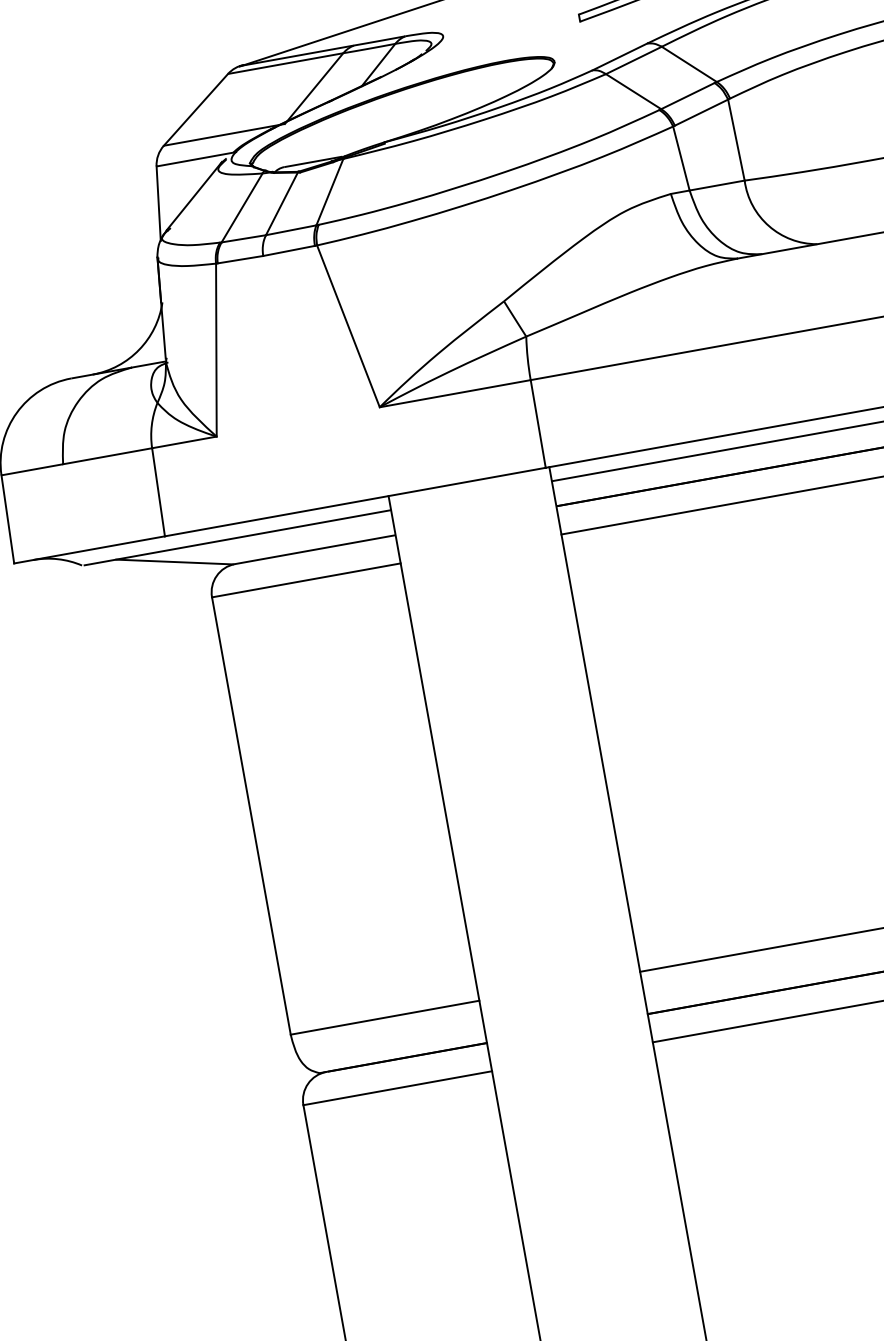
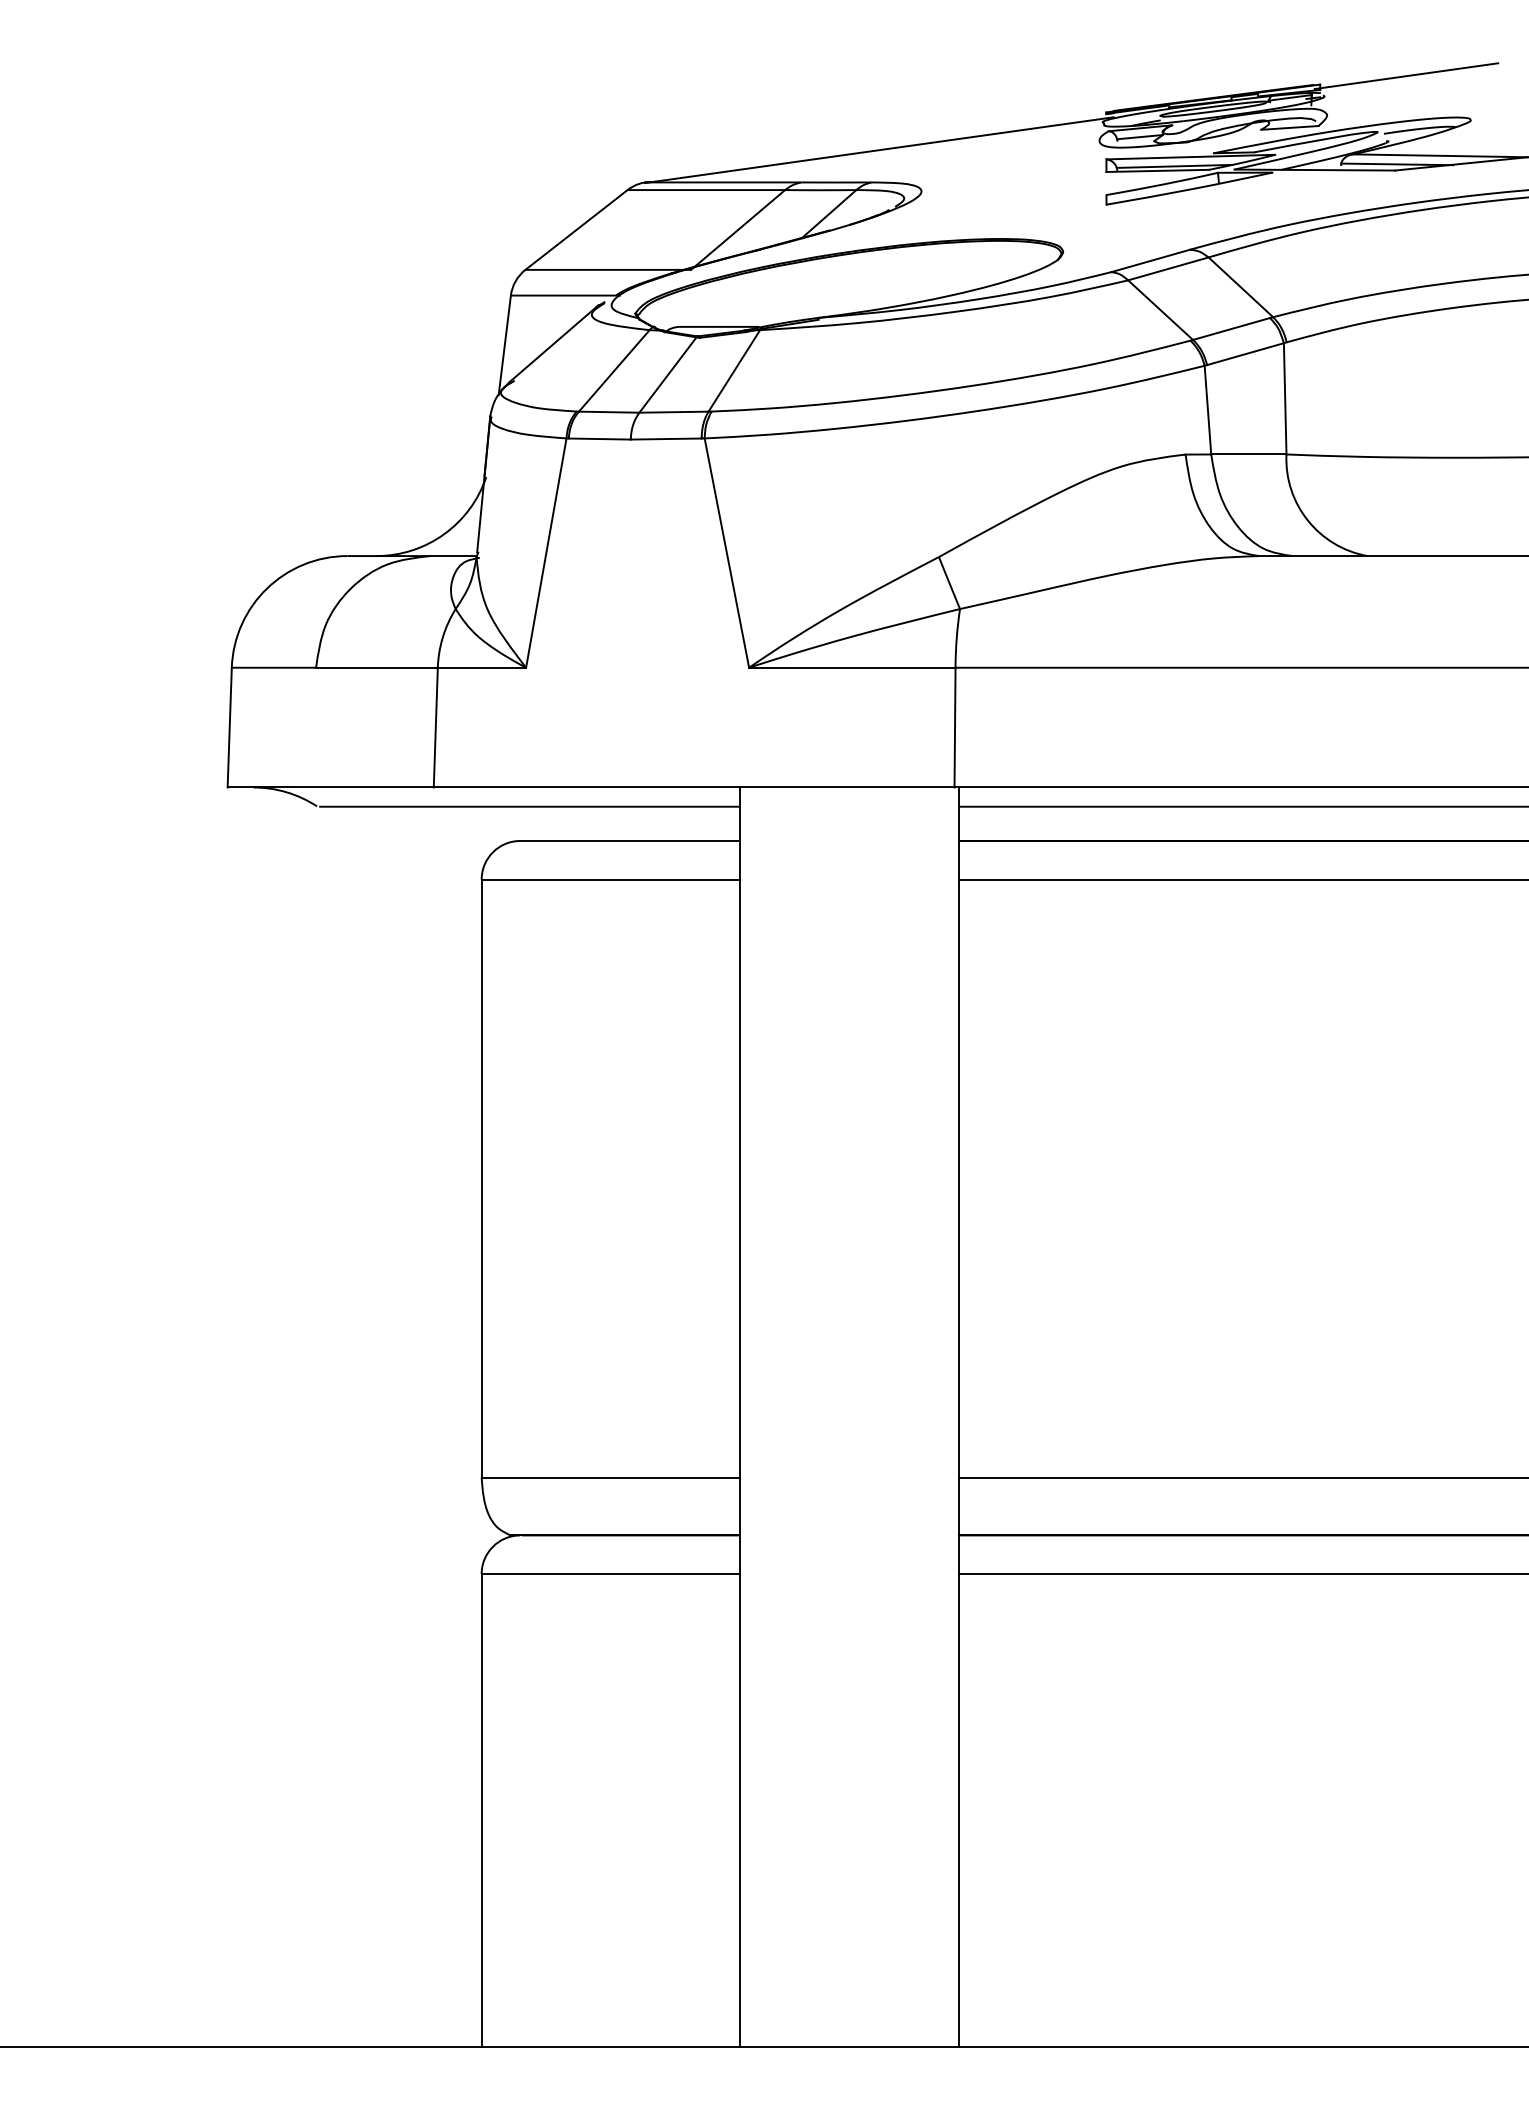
line: (174, 561) -> (440, 823), removed

